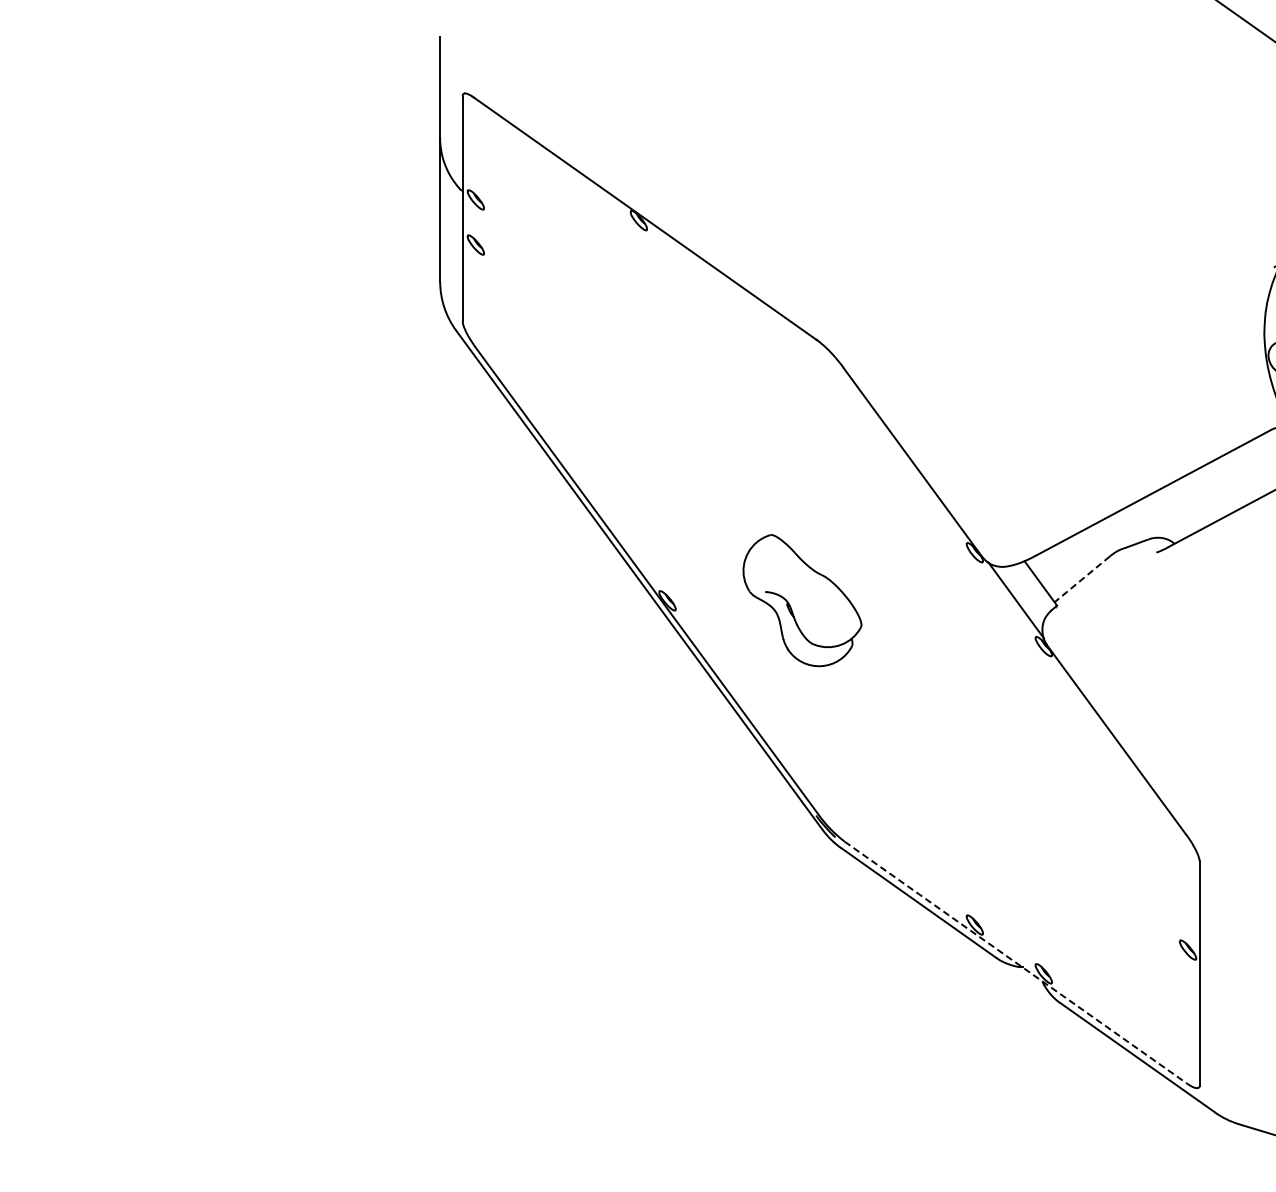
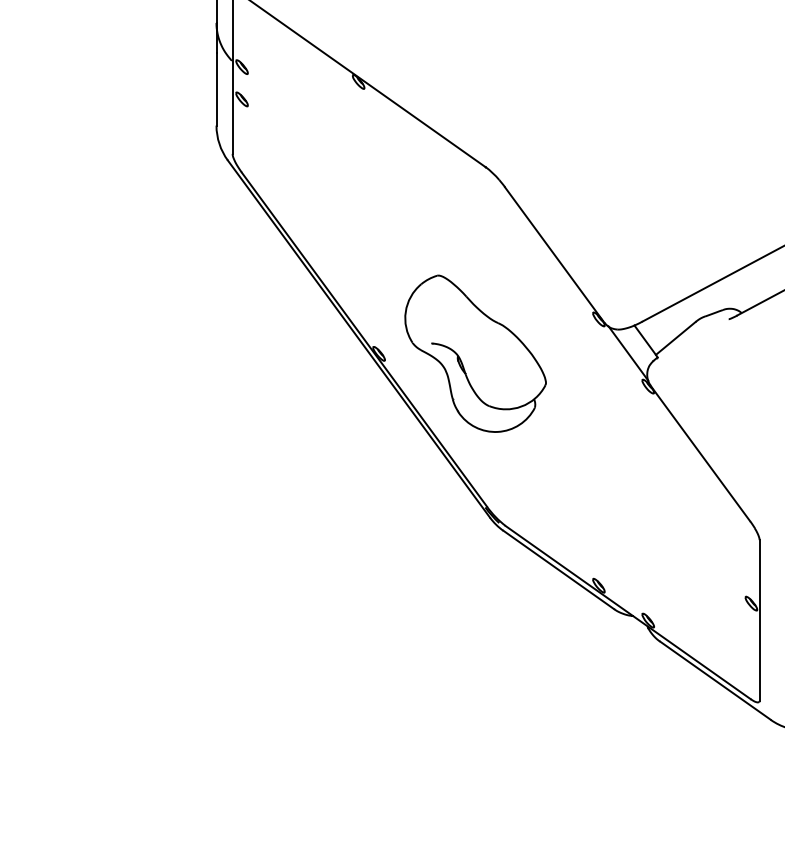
line: (1082, 579) -> (675, 338), dashed -> solid
part: (802, 600) -> (475, 353), size x1.67
line: (1015, 962) -> (627, 612), dashed -> solid

